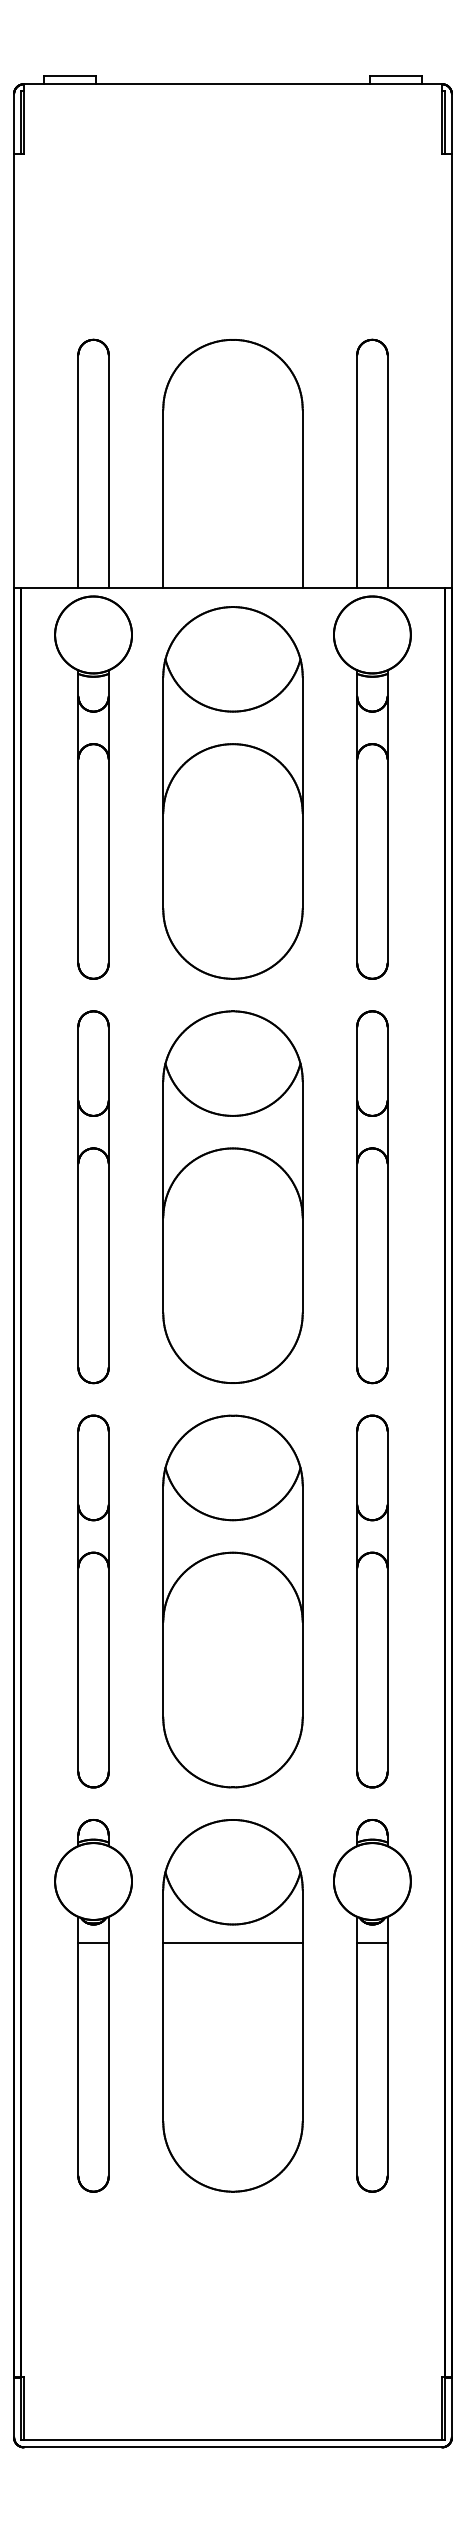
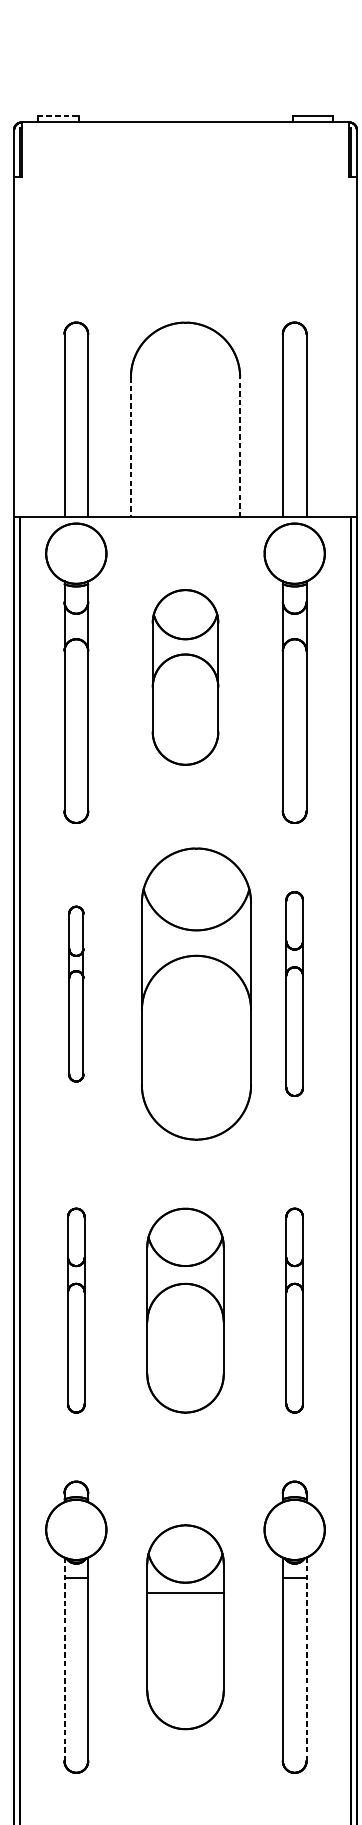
line: (70, 75) -> (58, 115), solid -> dashed
line: (302, 498) -> (239, 446), solid -> dashed
line: (163, 499) -> (131, 447), solid -> dashed
part: (232, 792) -> (185, 677), size x0.6
part: (232, 1196) -> (196, 993), moved
part: (93, 1197) -> (76, 994), size x0.6
part: (372, 1197) -> (294, 994), size x0.7
part: (93, 1601) -> (76, 1310), size x0.7
part: (232, 1601) -> (185, 1310), size x0.7
part: (372, 1601) -> (294, 1310), size x0.7
part: (232, 2005) -> (185, 1627), size x0.7
line: (78, 2046) -> (64, 1659), solid -> dashed
line: (387, 2046) -> (306, 1659), solid -> dashed

